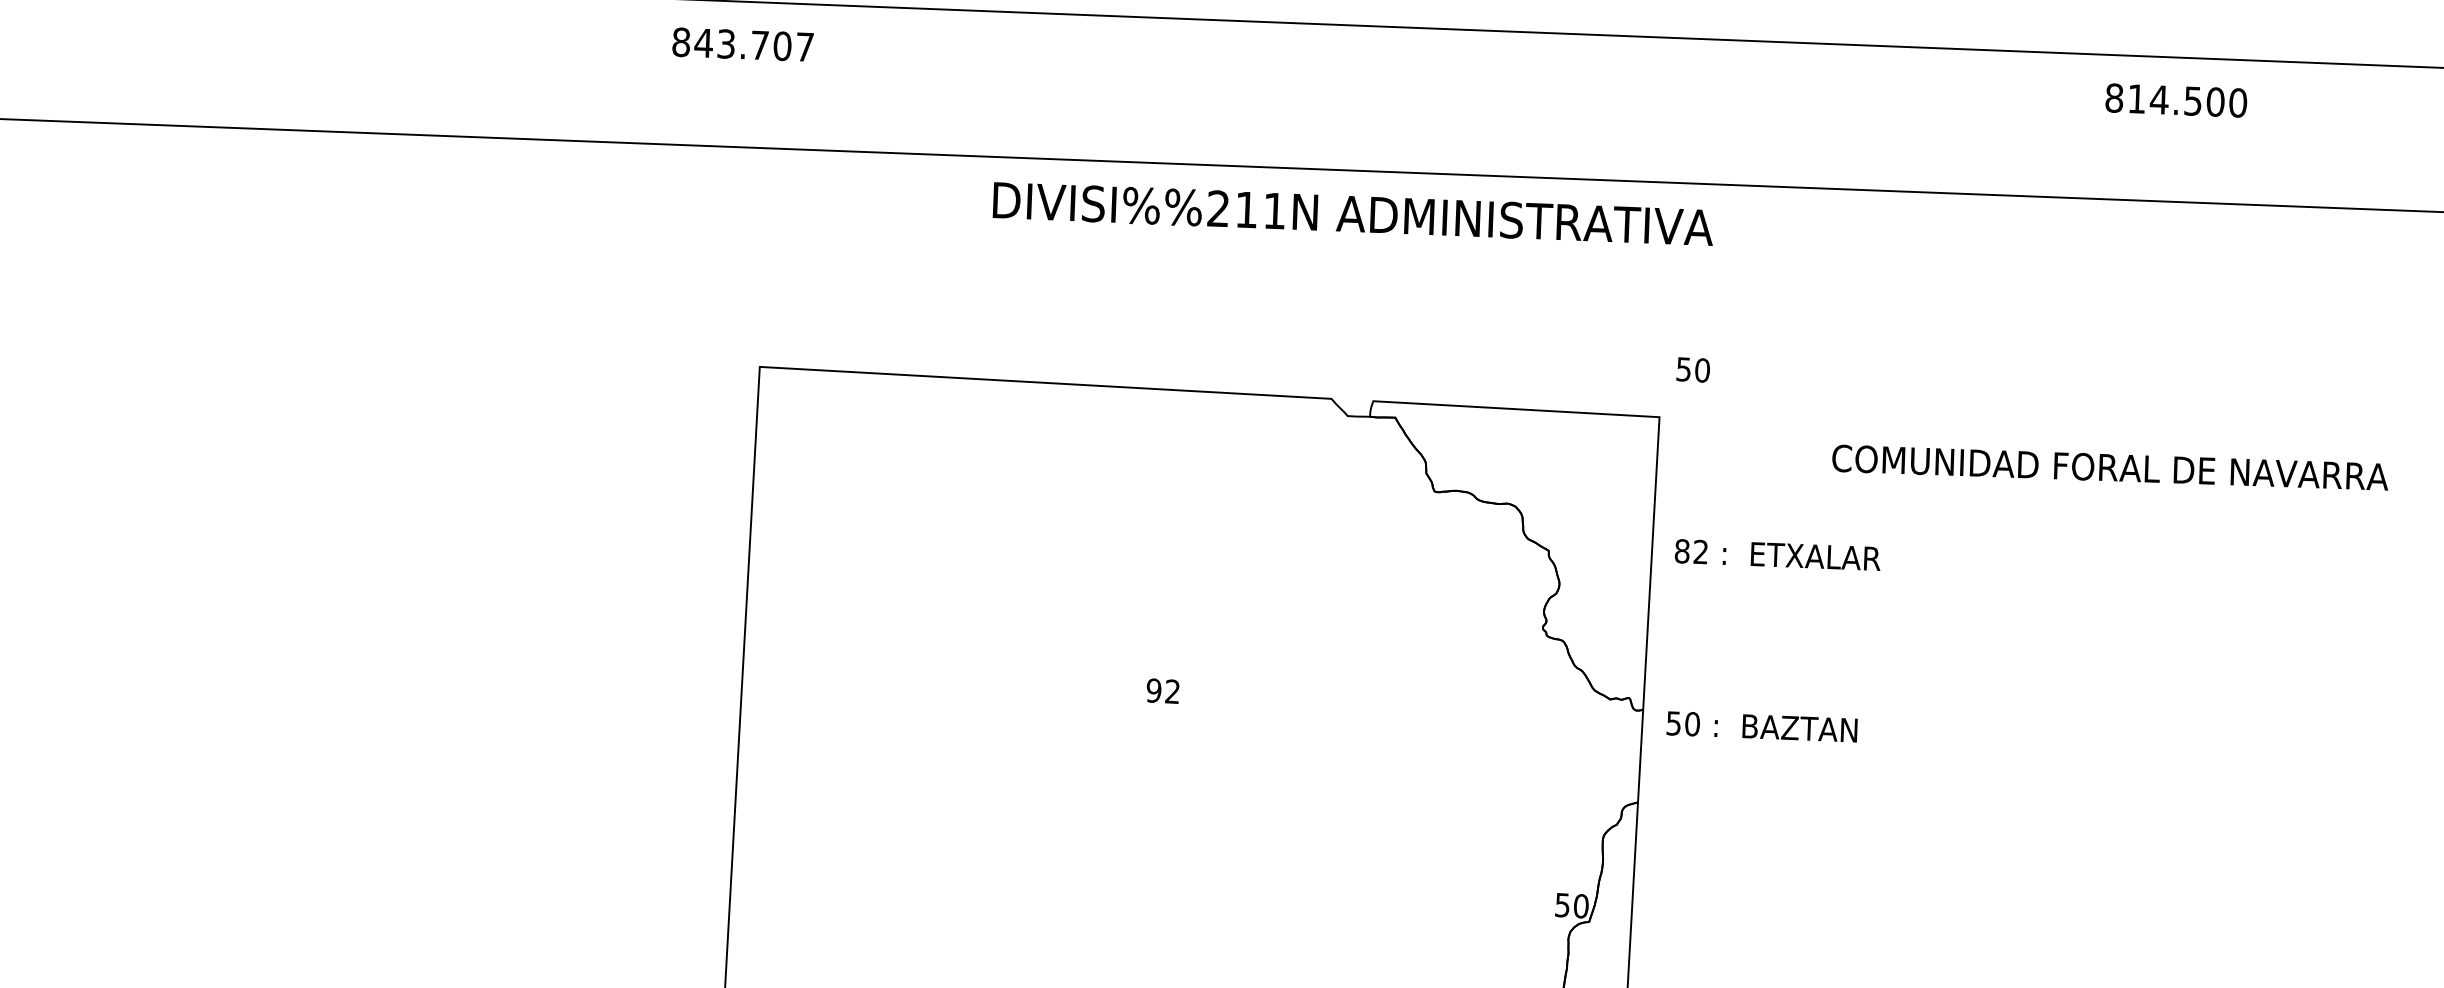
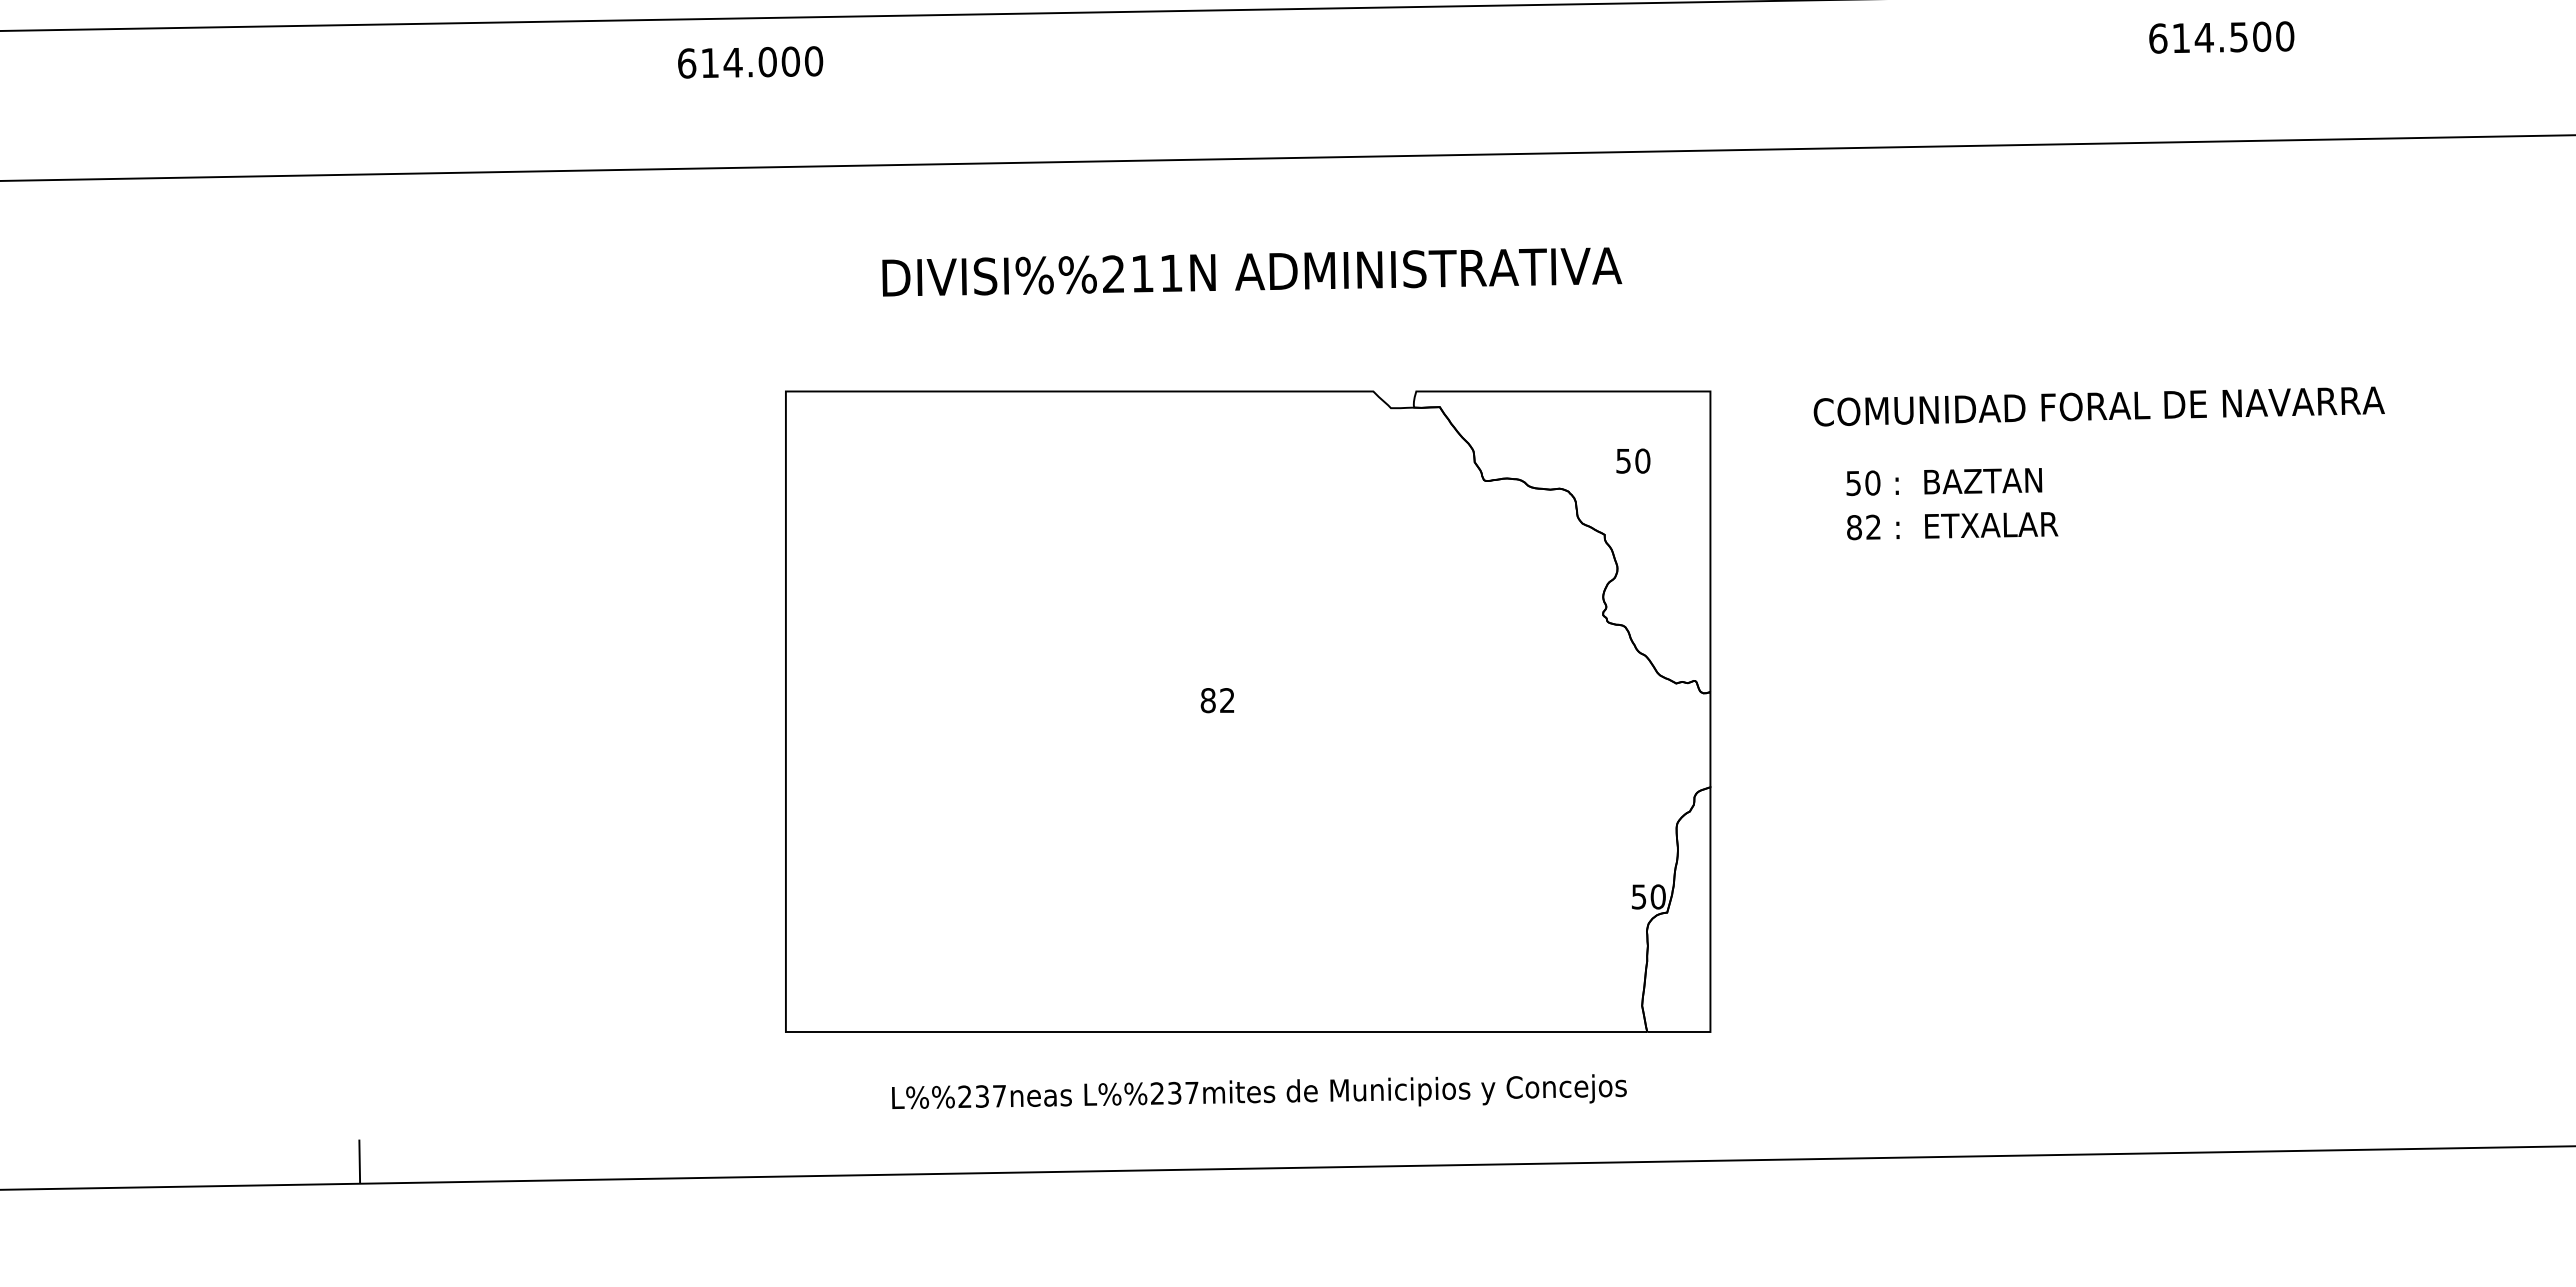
text: (743, 44) -> (750, 62), 843.707 -> 614.000
text: (2114, 98) -> (2158, 38), 814.500 -> 614.500
text: (1353, 213) -> (1252, 271), moved
text: (1693, 369) -> (1633, 460), moved
text: (2109, 467) -> (2098, 406), moved
text: (1777, 555) -> (1952, 526), moved
text: (1153, 690) -> (1207, 700), 92 -> 82
text: (1762, 727) -> (1944, 482), moved

